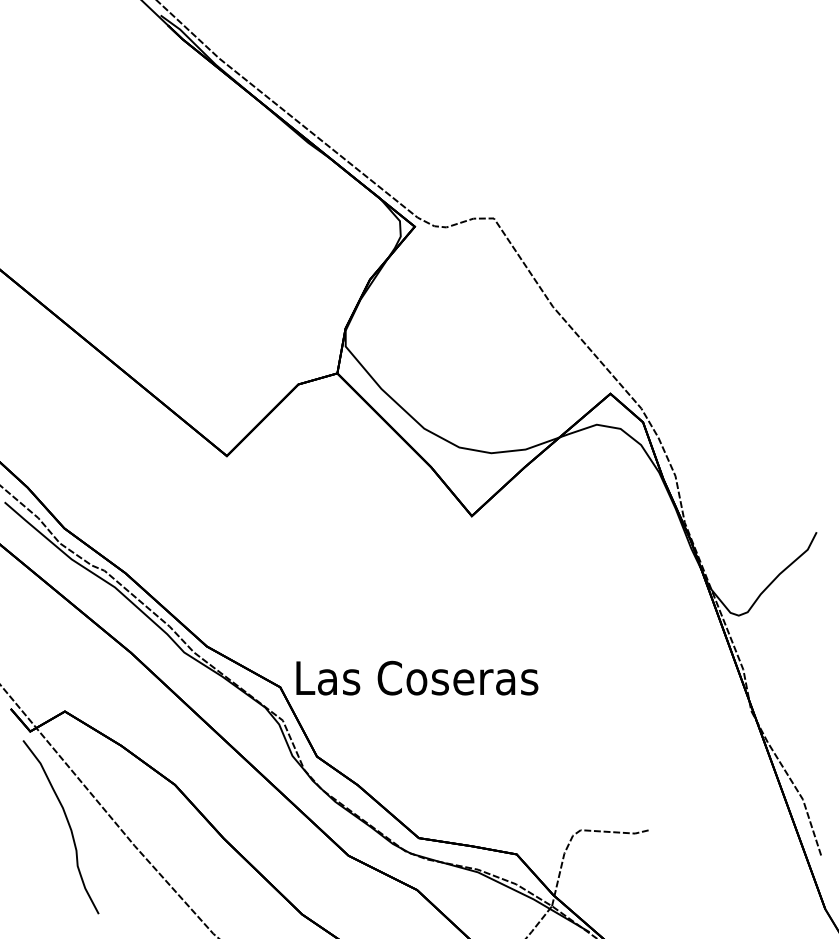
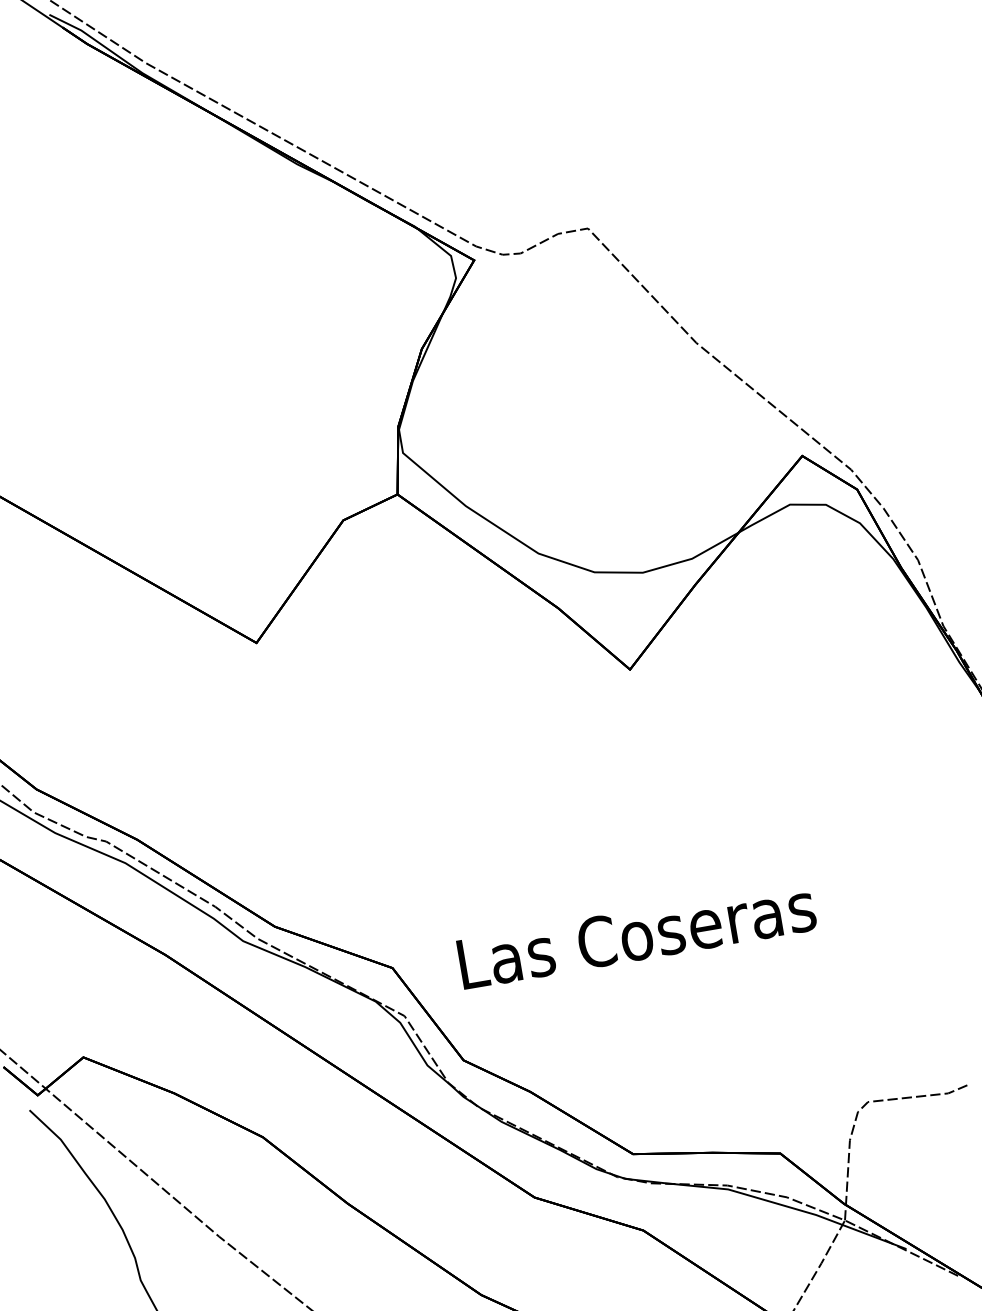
text: (417, 677) -> (637, 934), moved

